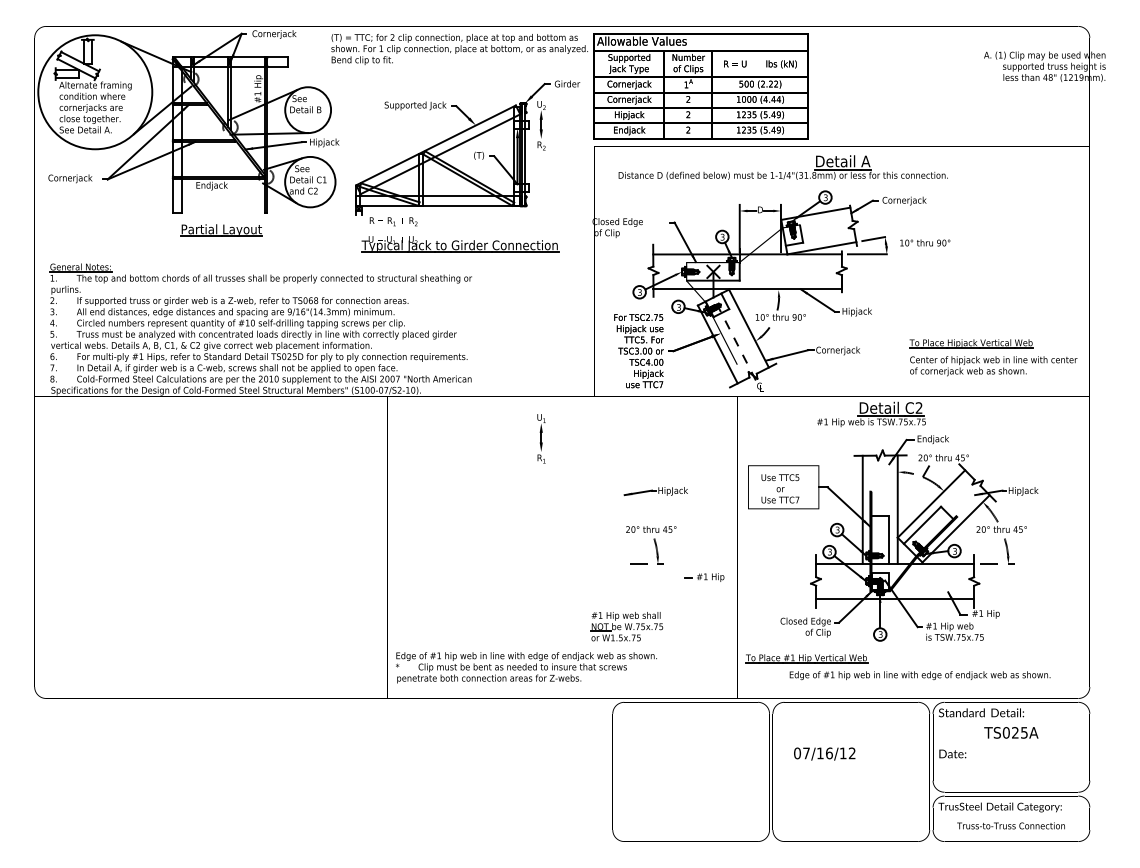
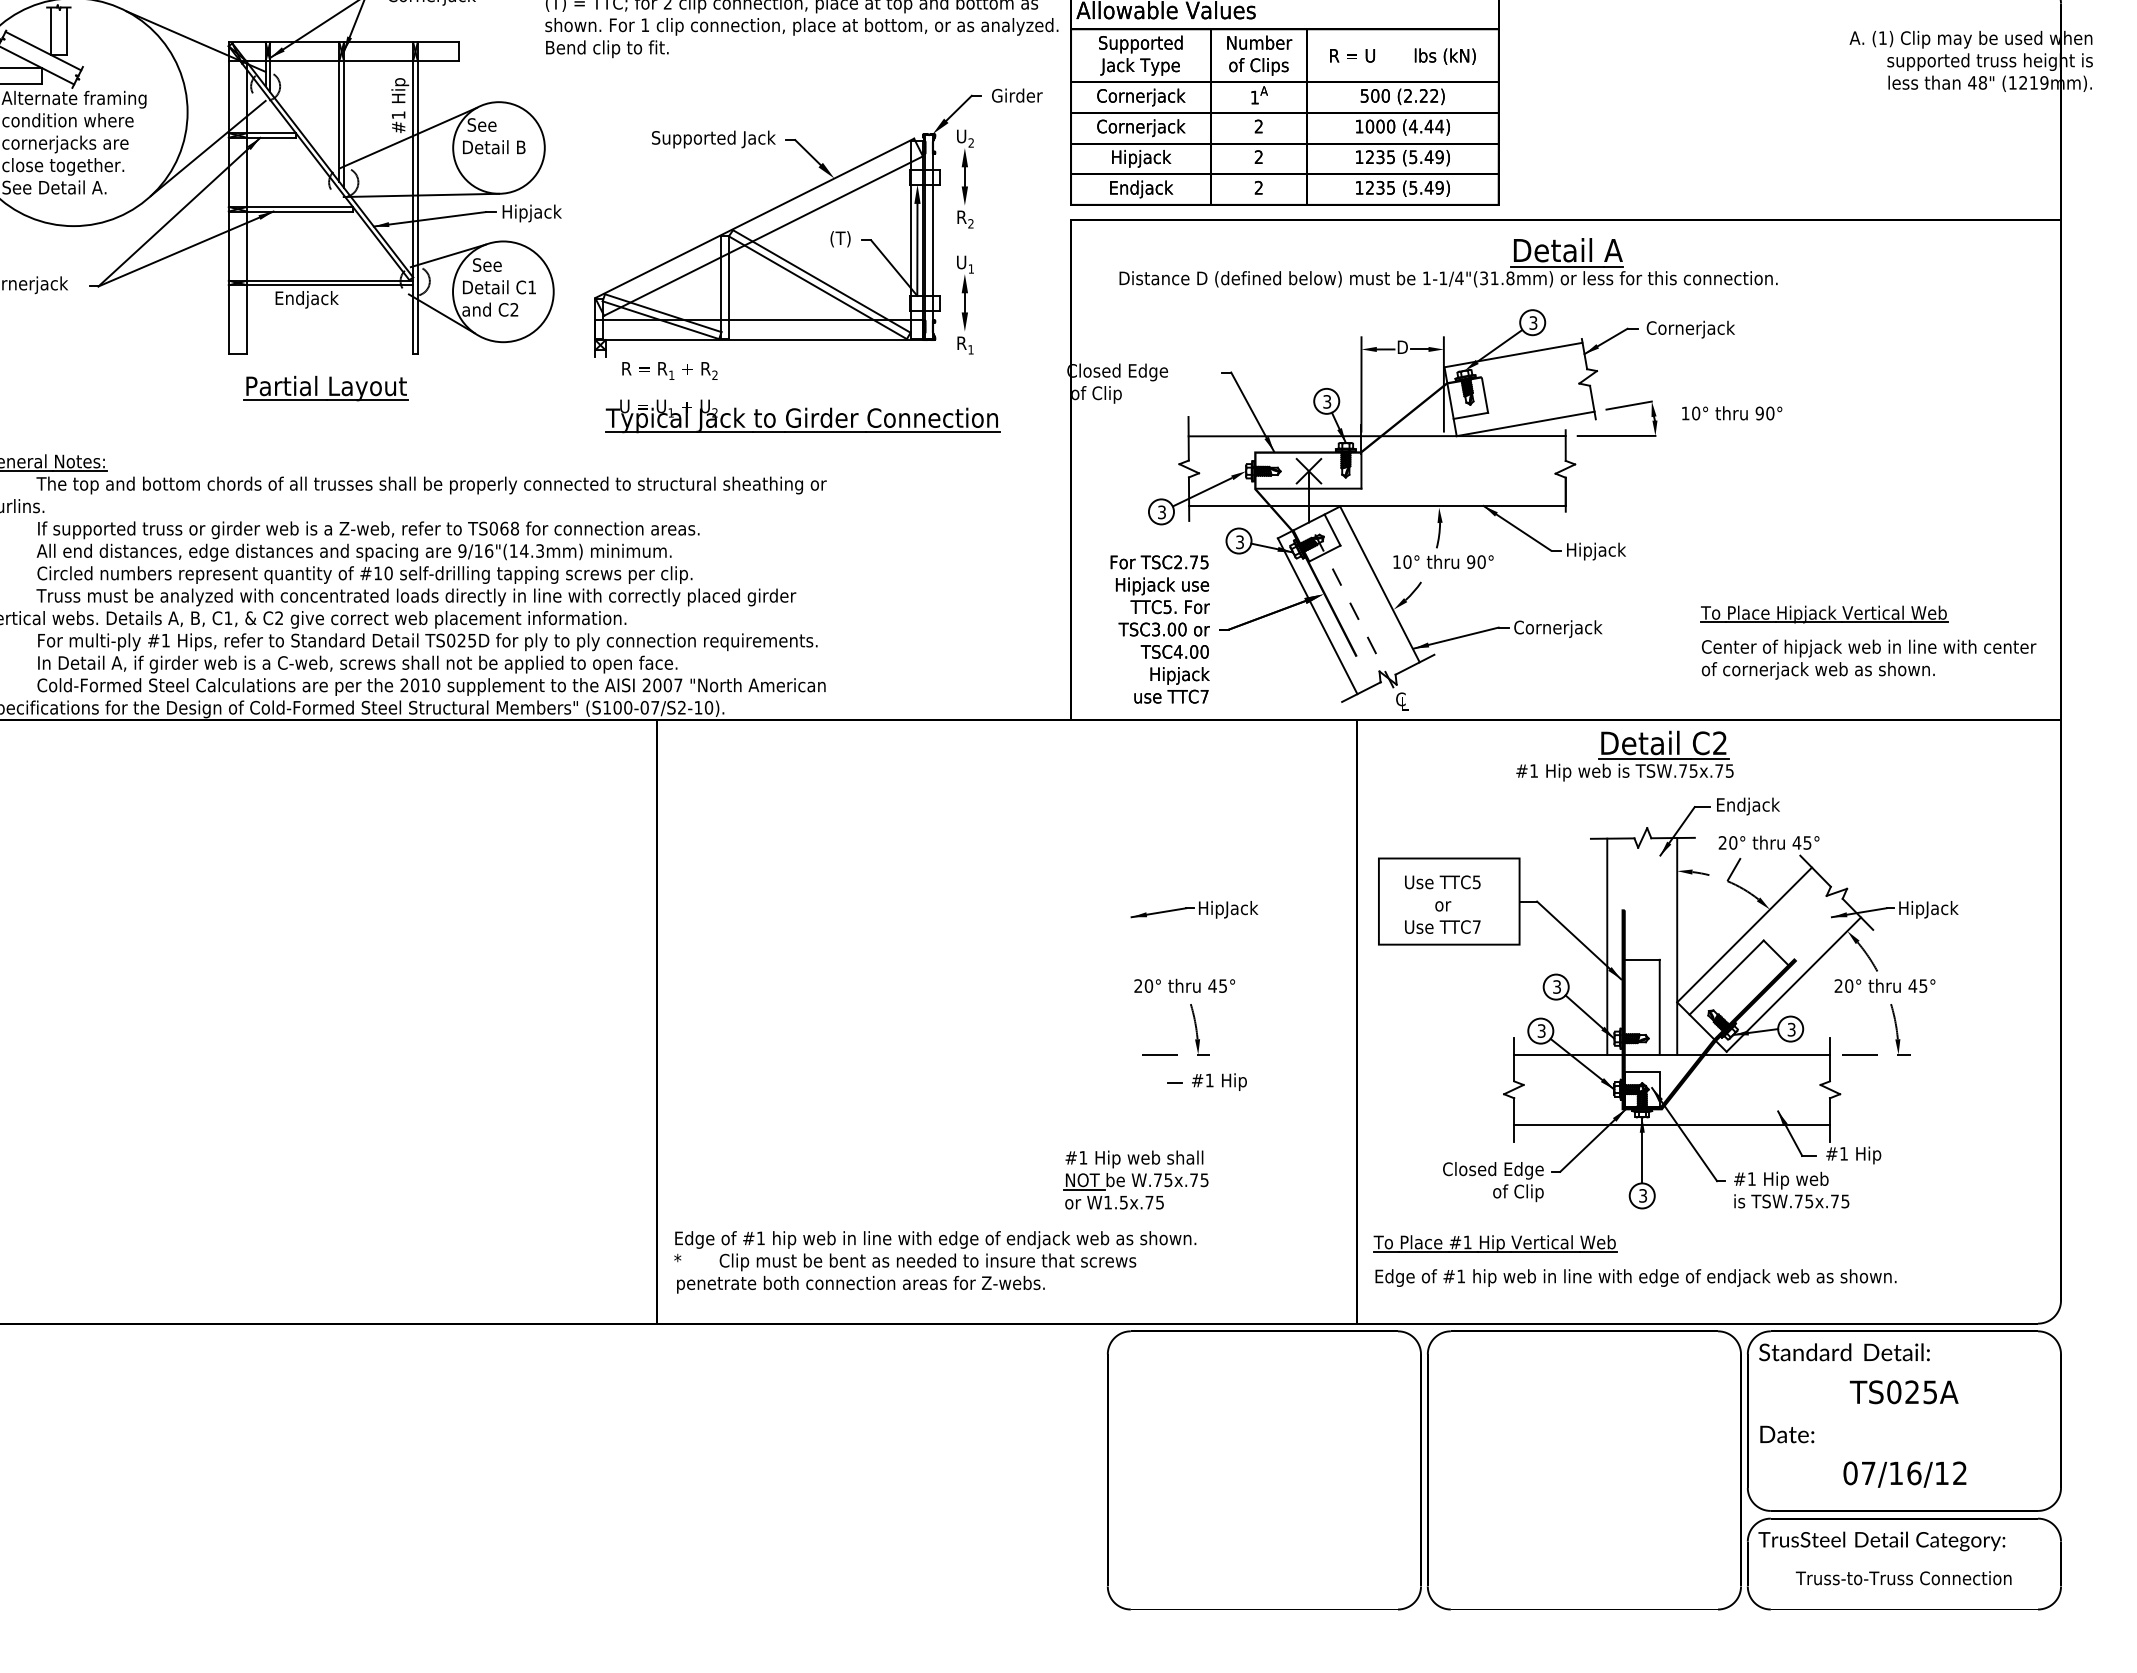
part: (541, 438) -> (965, 304), moved
part: (704, 577) -> (1207, 1081), moved
text: (919, 675) -> (1634, 1277), moved
text: (824, 753) -> (1904, 1473), moved

